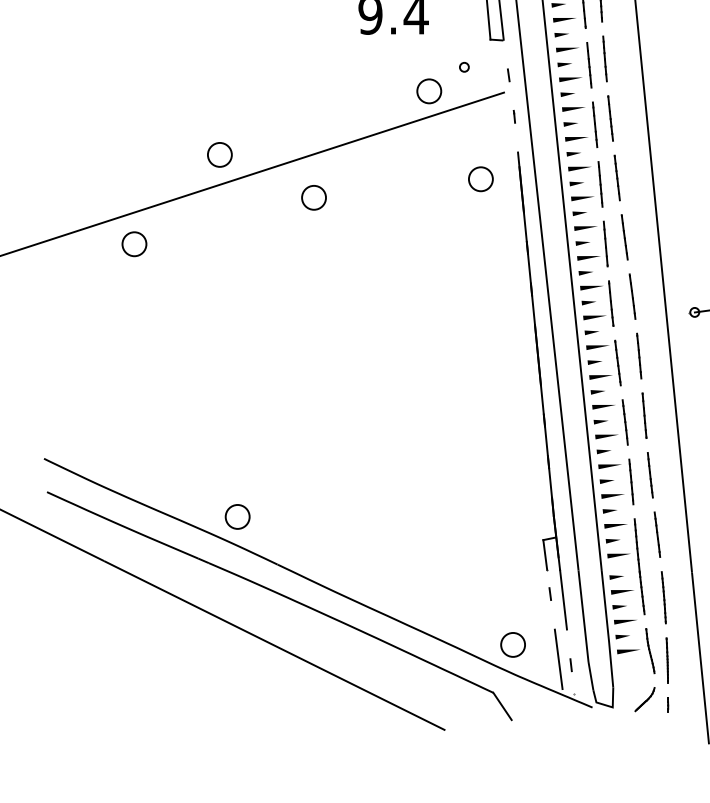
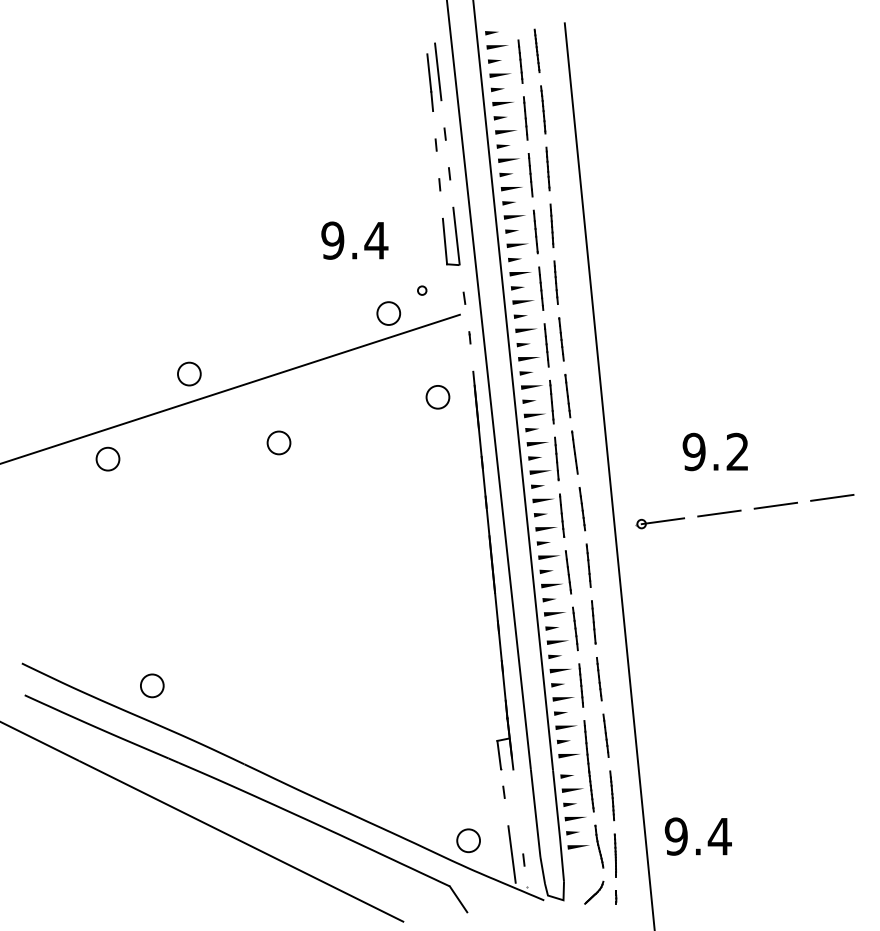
part: (313, 197) -> (278, 442), moved
part: (237, 516) -> (152, 685), moved
line: (563, 599) -> (516, 797), removed

